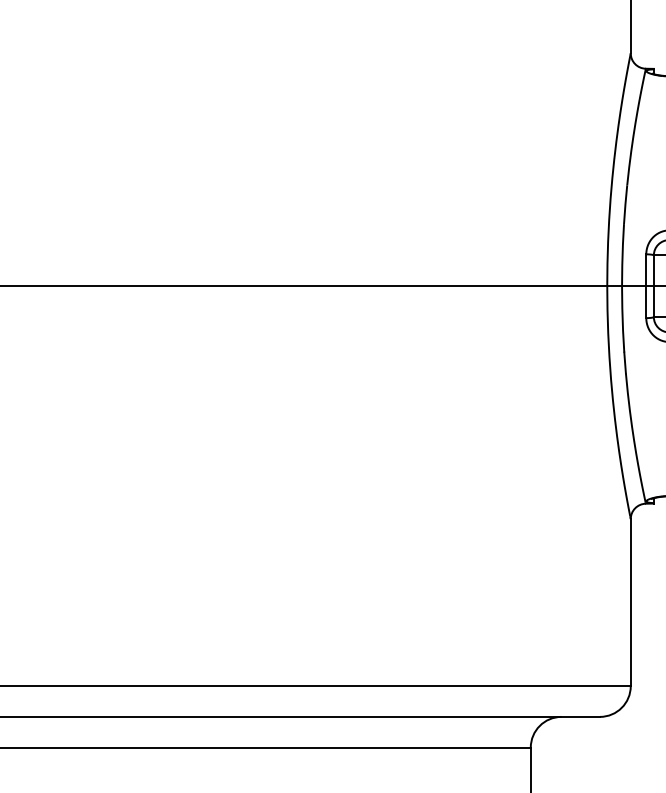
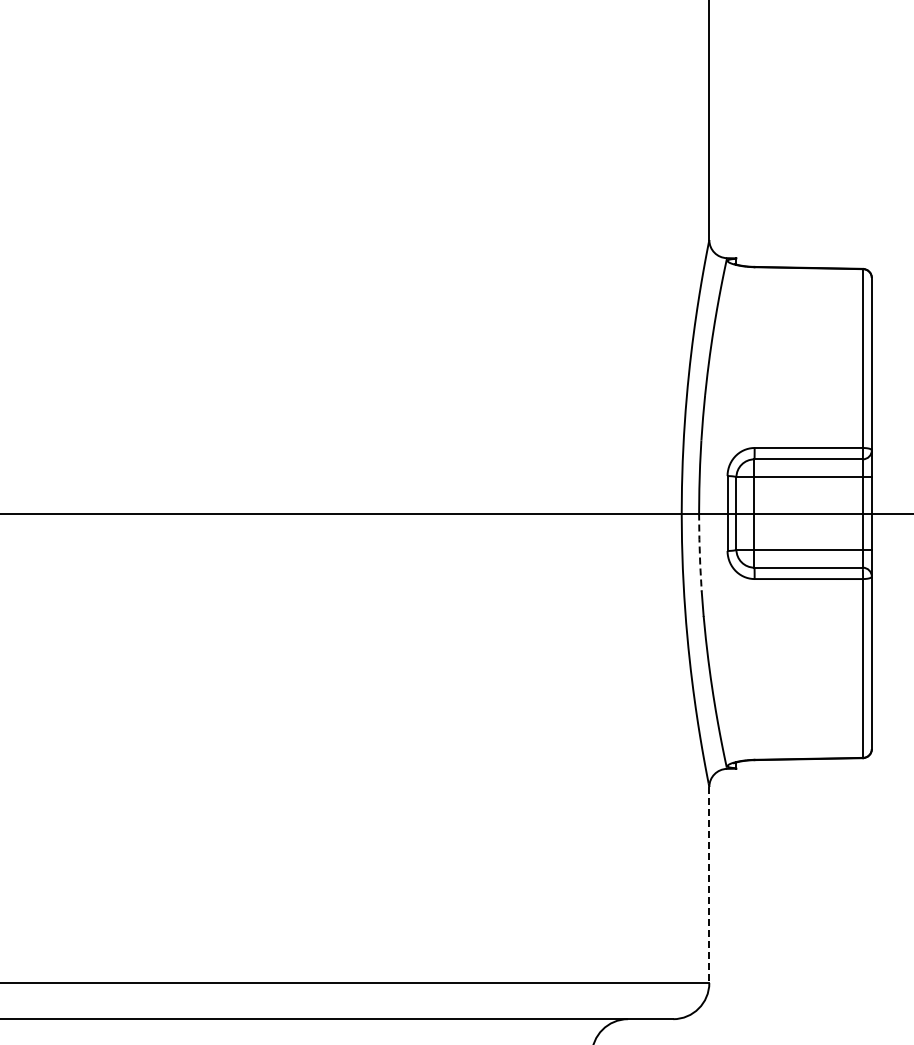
line: (622, 319) -> (699, 552), solid -> dashed
line: (630, 603) -> (709, 885), solid -> dashed

